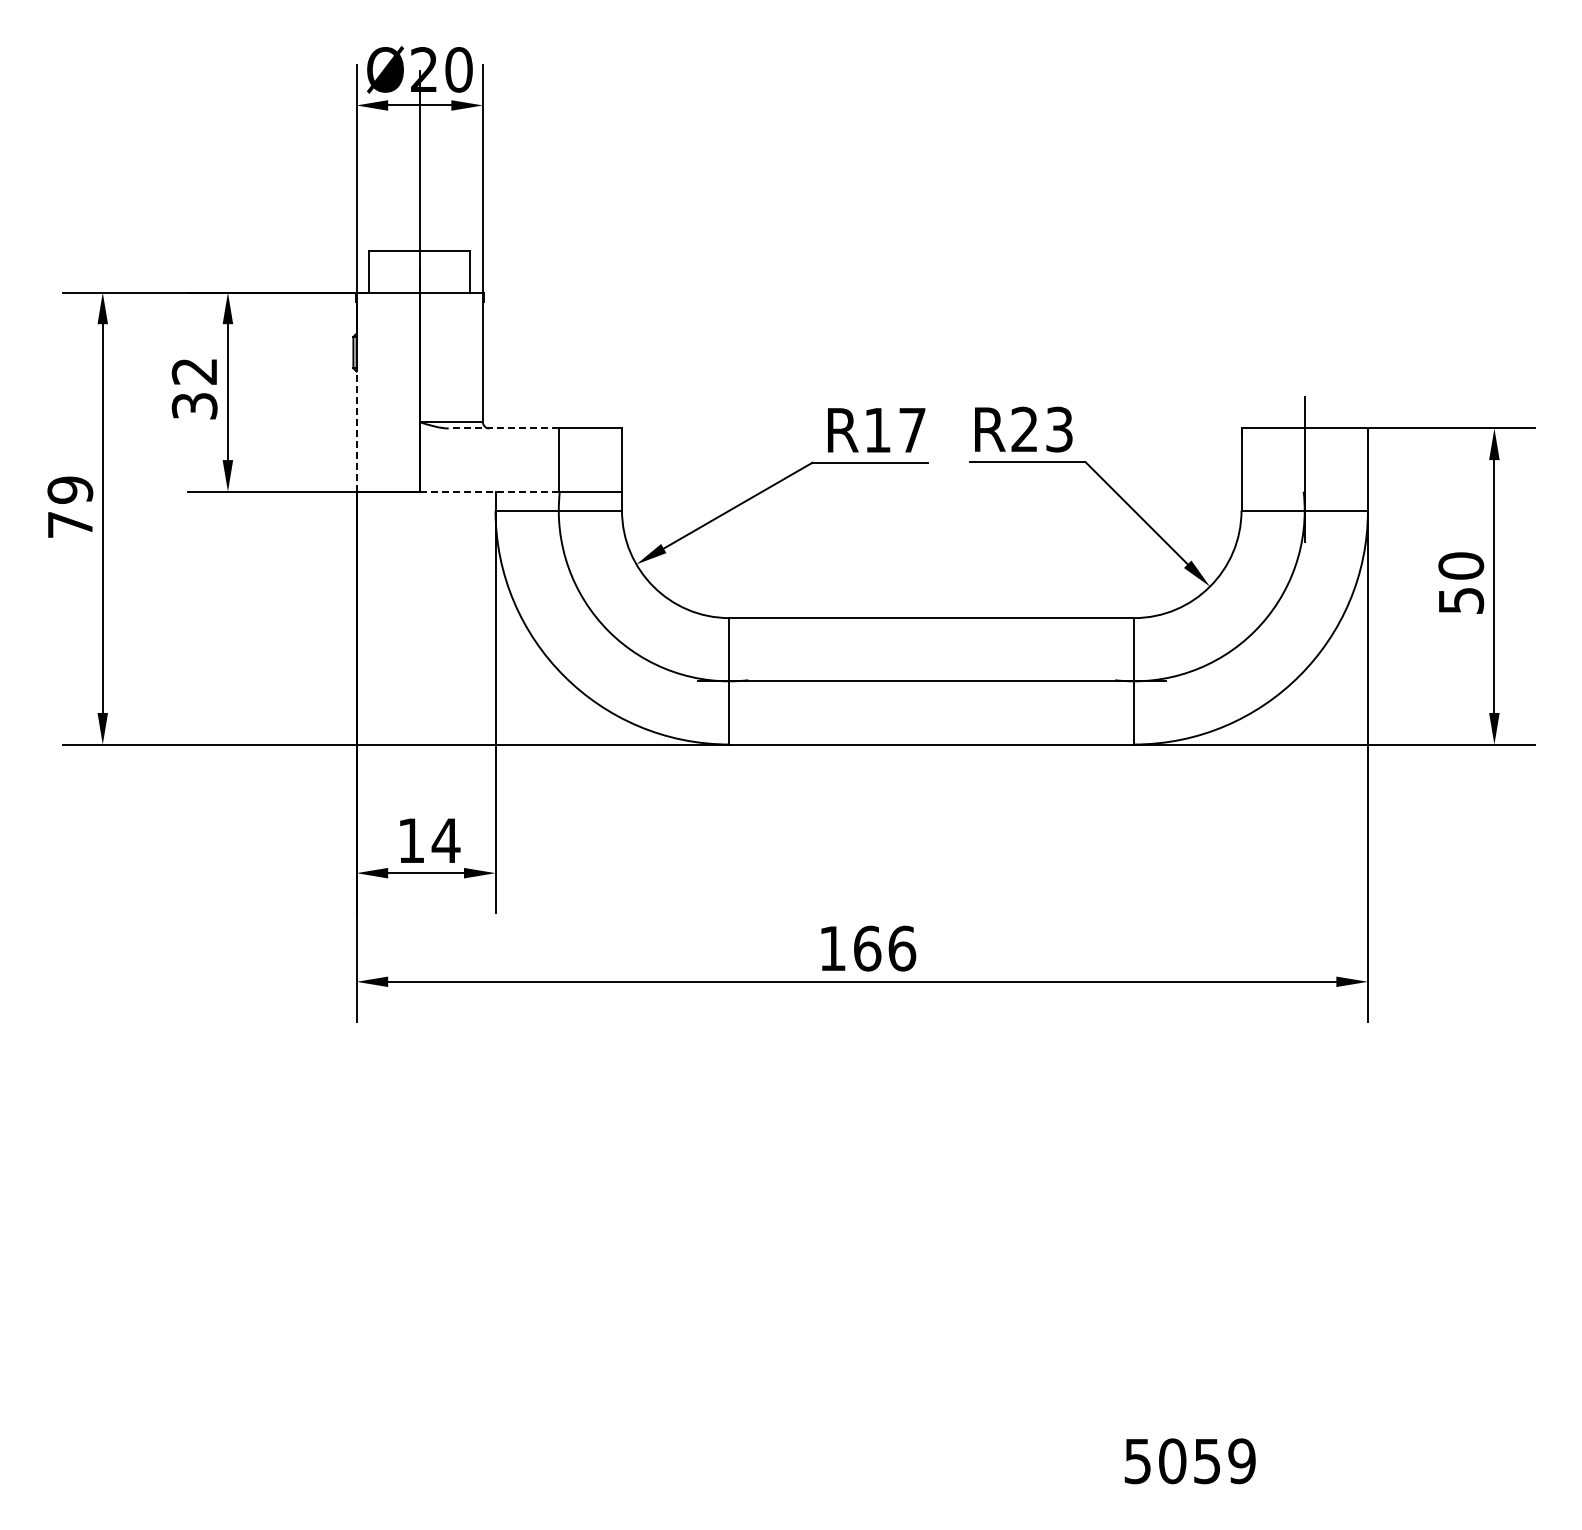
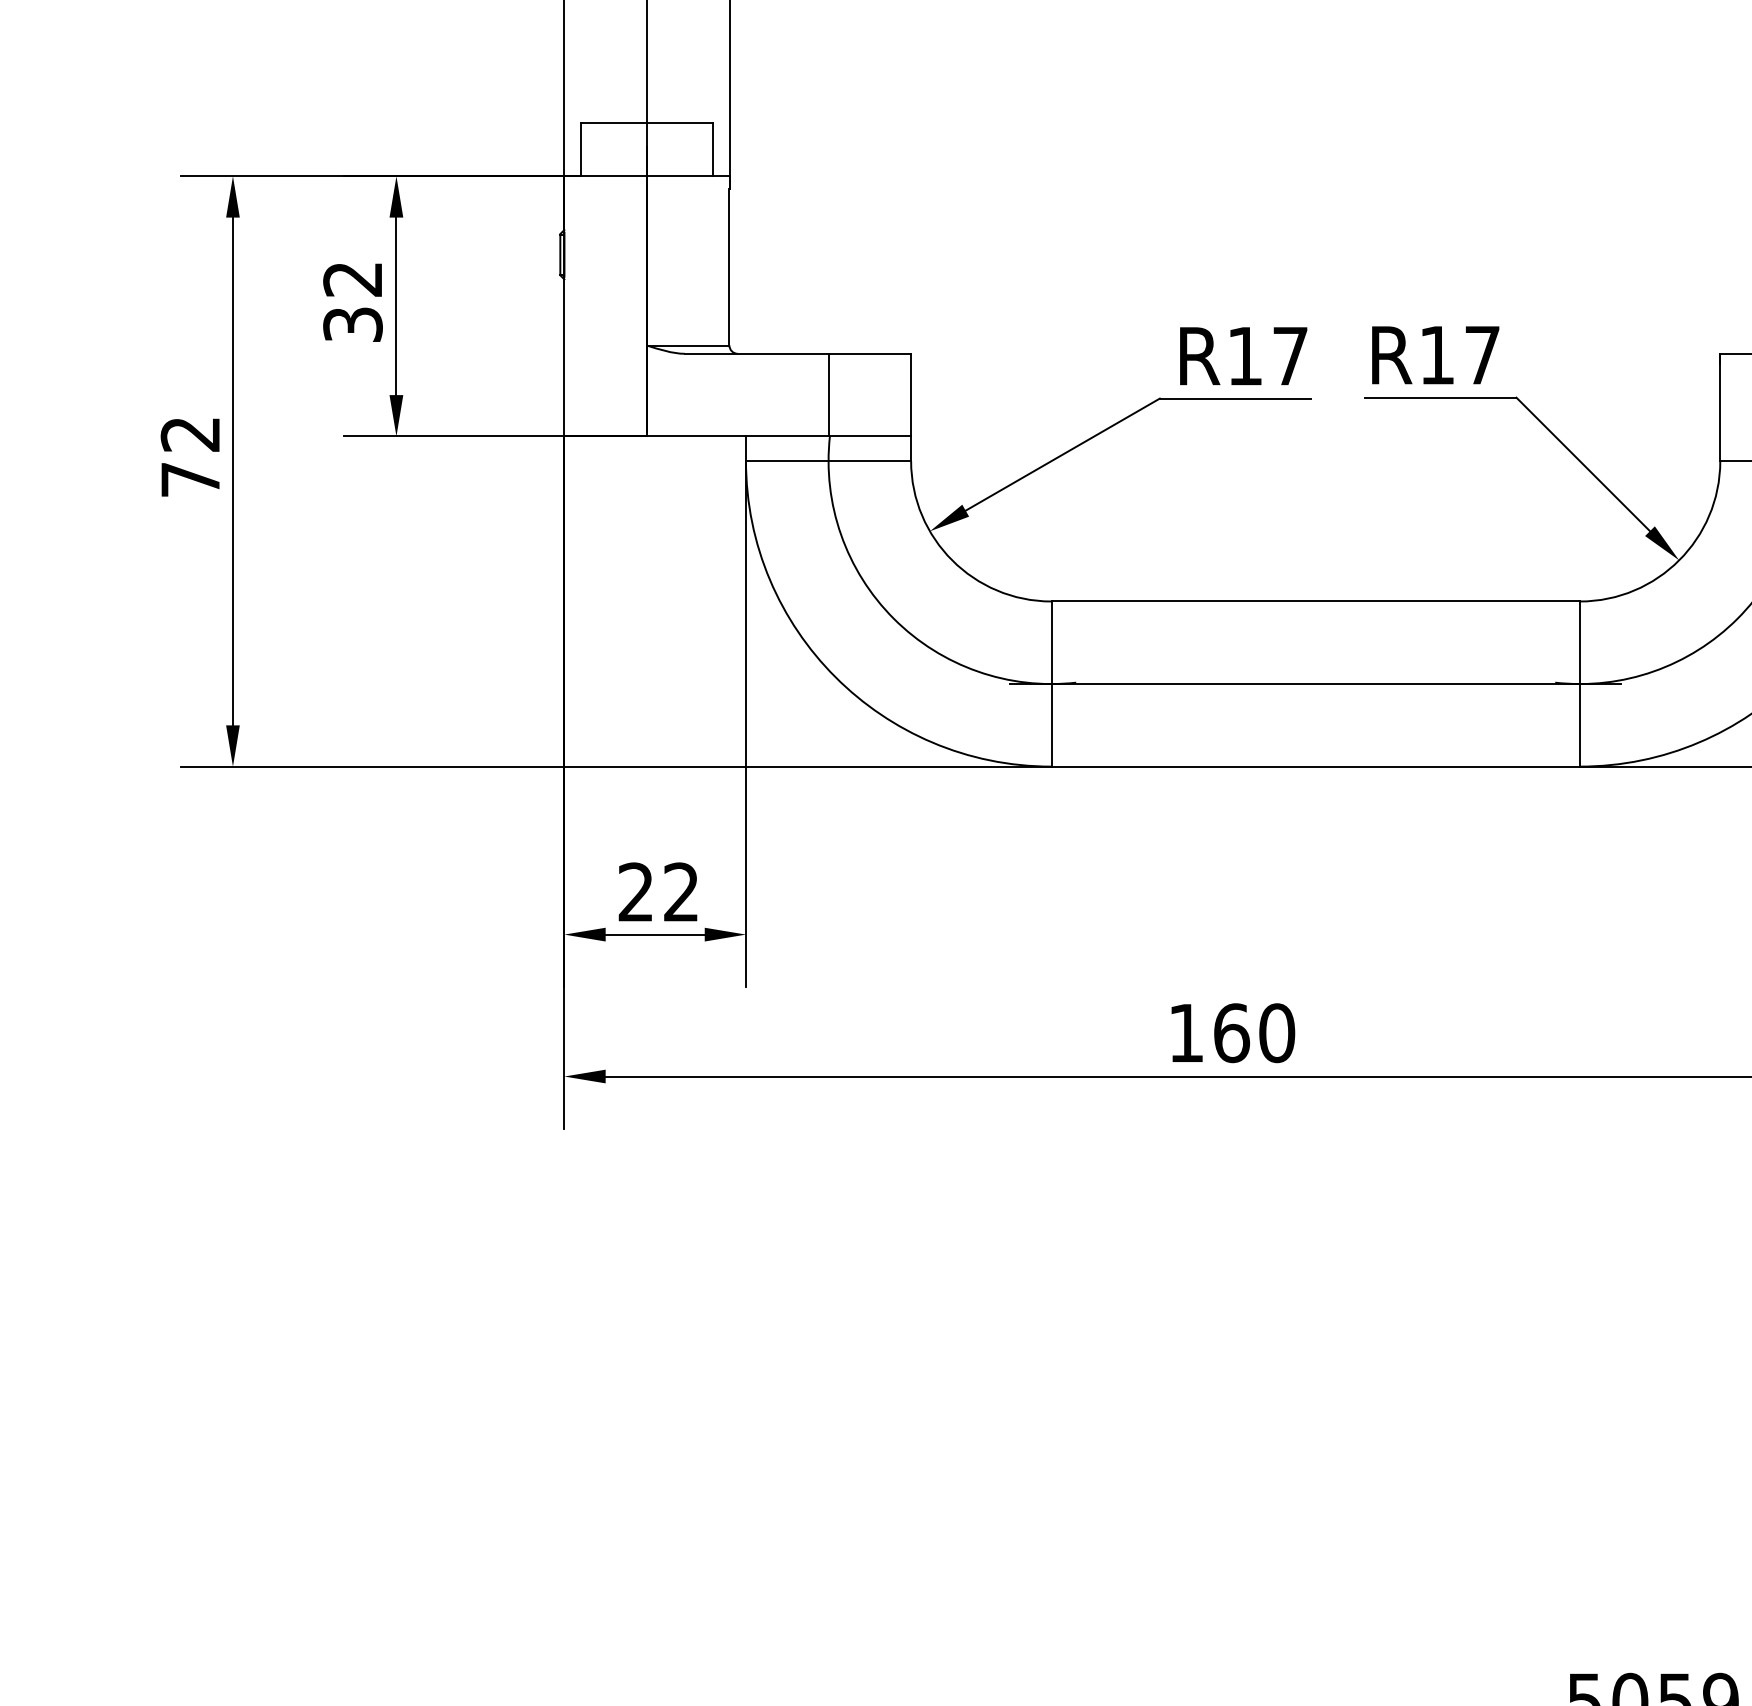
line: (503, 428) -> (756, 353), dashed -> solid
text: (1041, 429) -> (1459, 355), R23 -> R17
line: (356, 430) -> (564, 356), dashed -> solid
text: (70, 489) -> (190, 433), 79 -> 72
line: (489, 491) -> (738, 436), dashed -> solid
text: (429, 839) -> (659, 890), 14 -> 22
text: (902, 948) -> (1277, 1033), 166 -> 160

